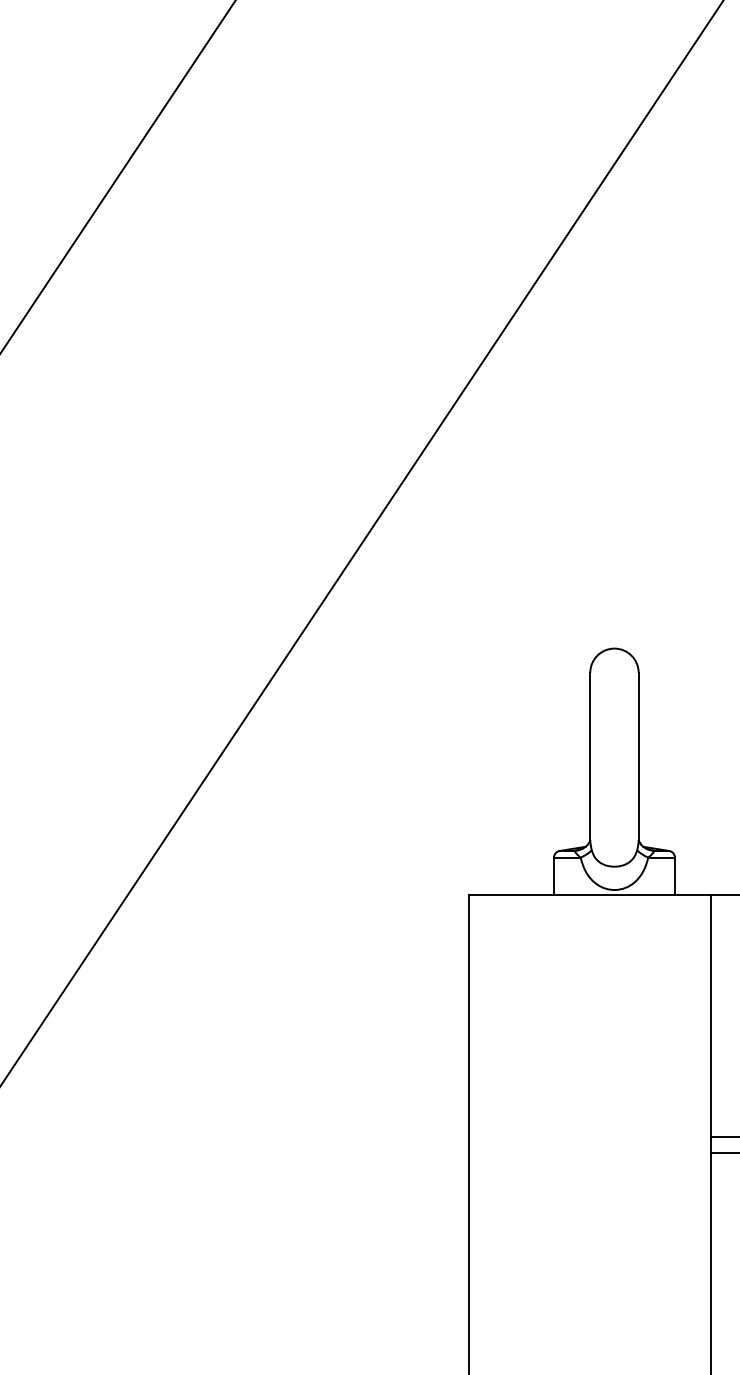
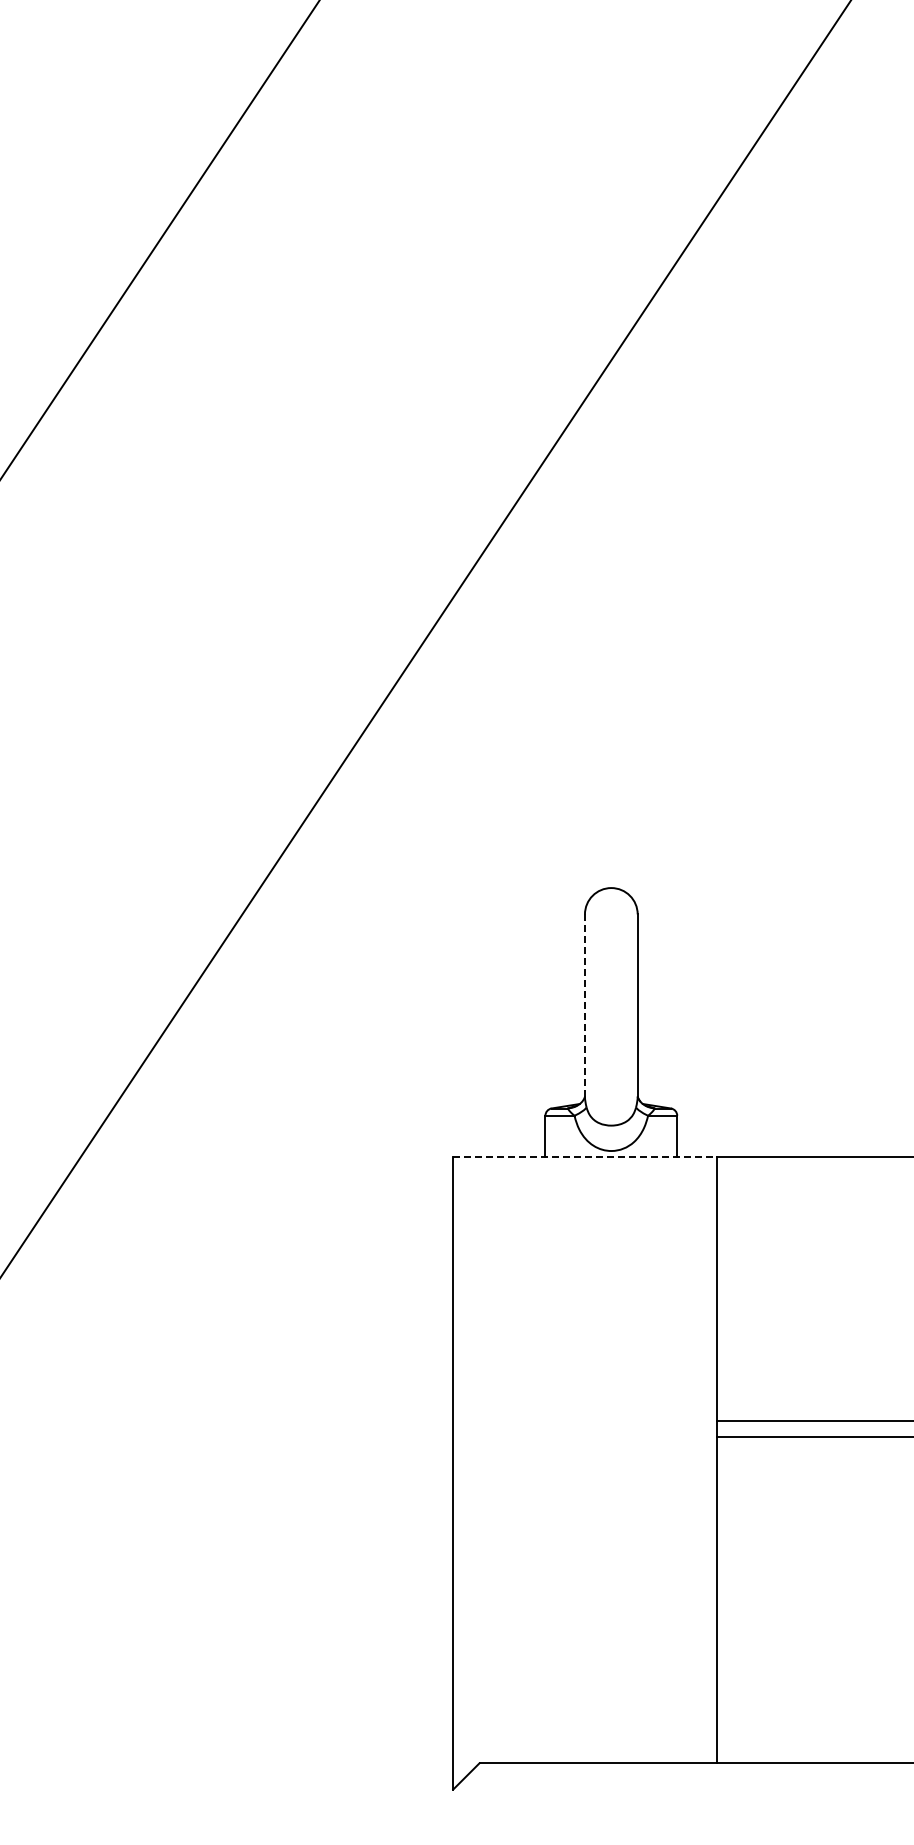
line: (589, 757) -> (584, 1006), solid -> dashed
line: (589, 895) -> (584, 1156), solid -> dashed

